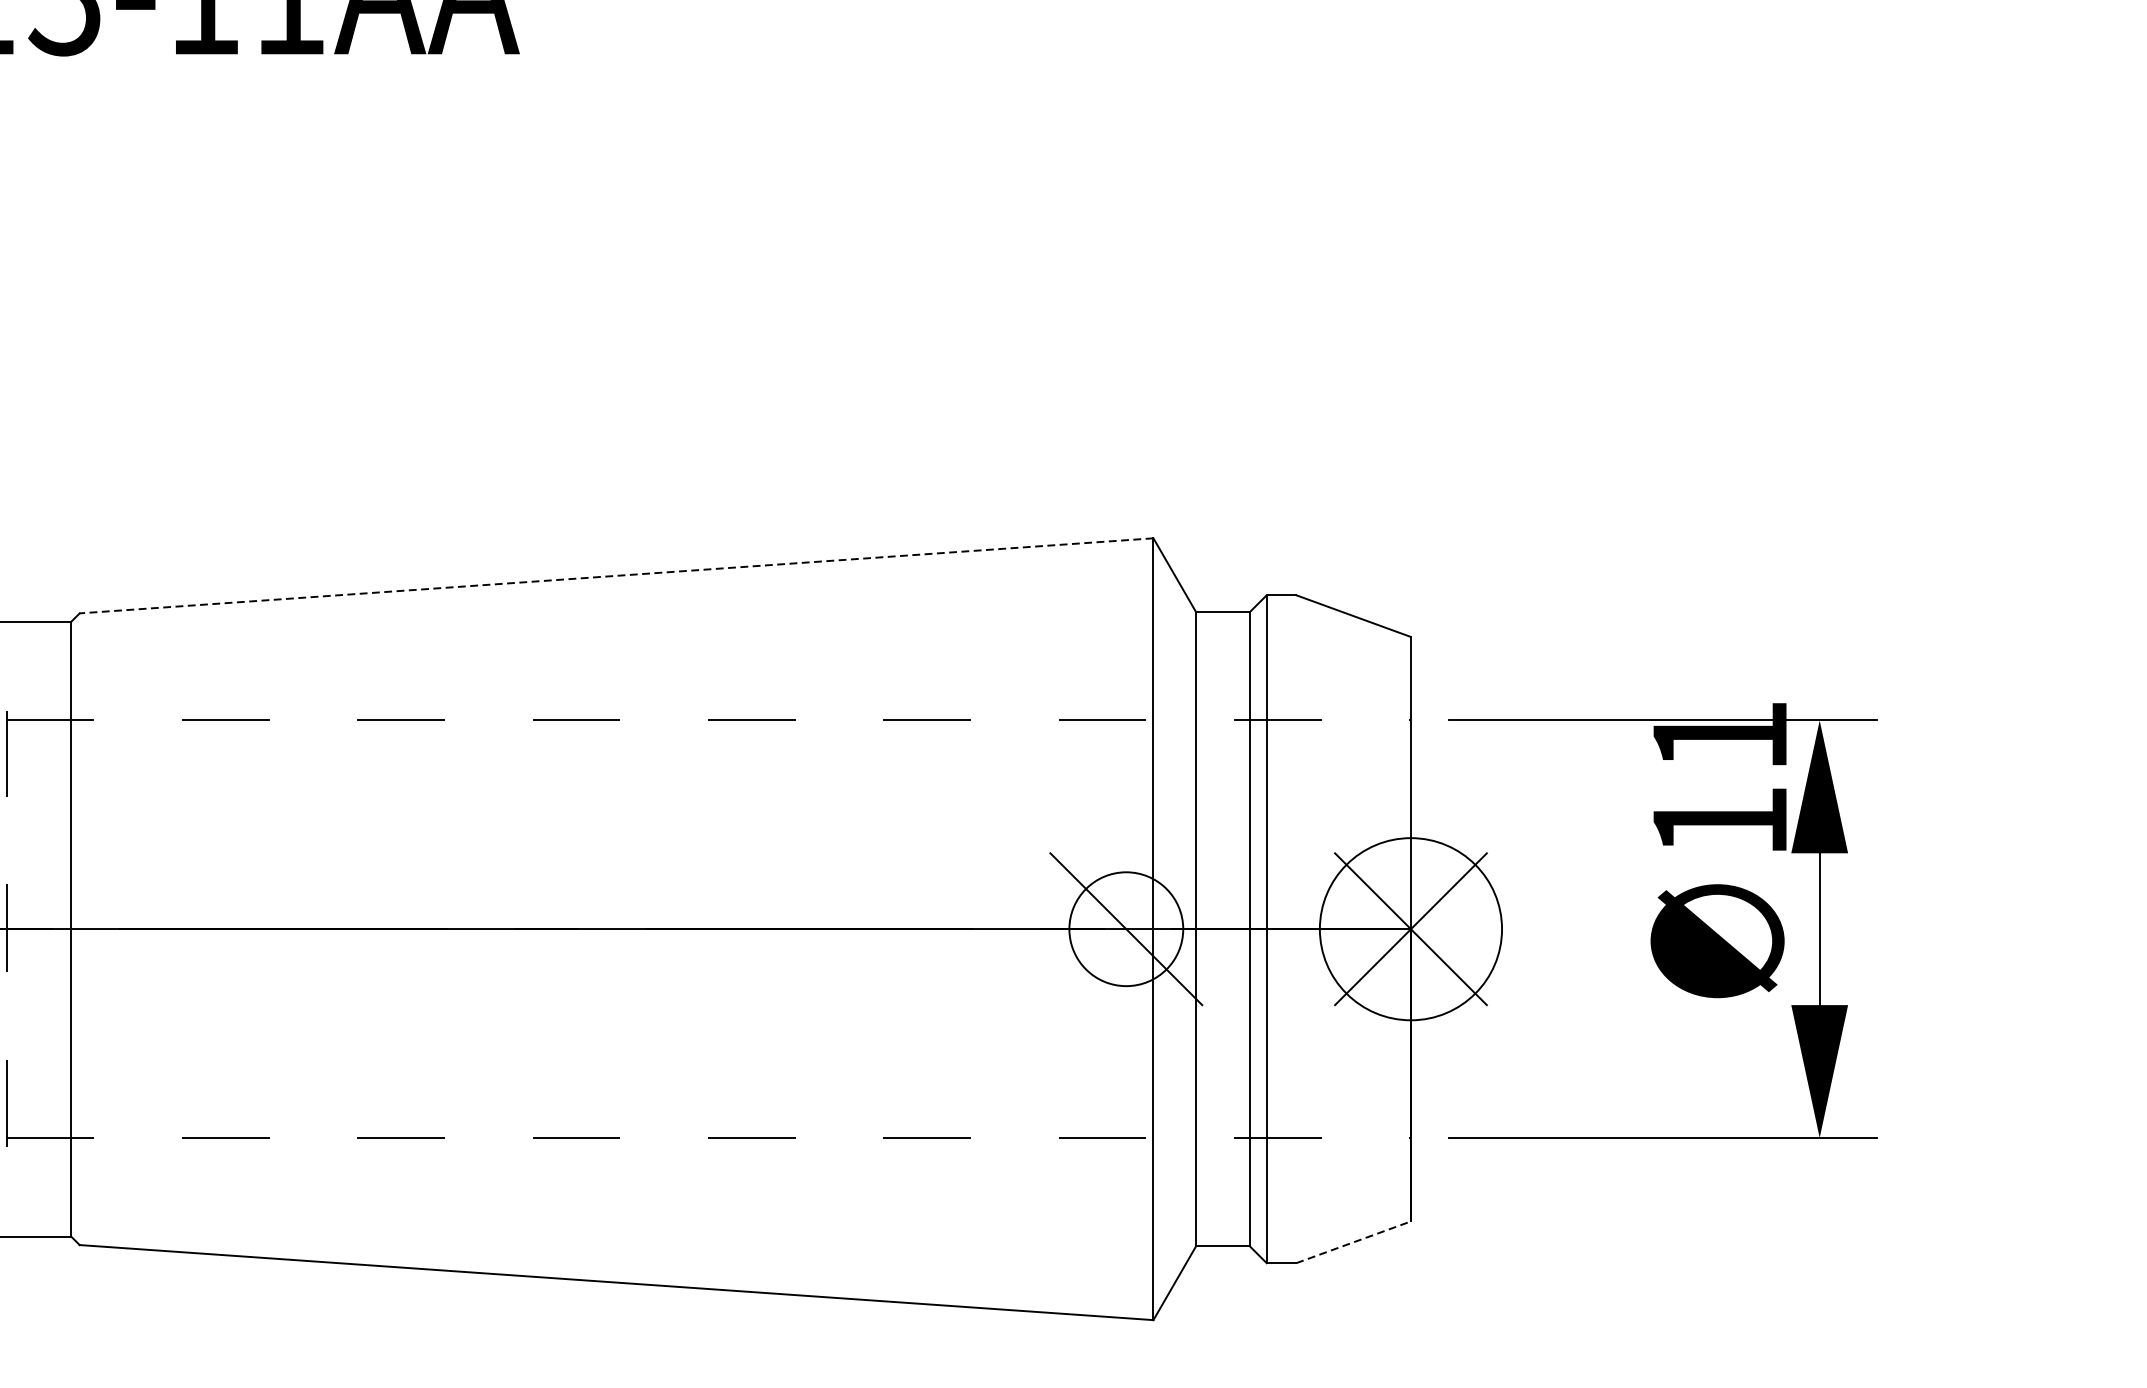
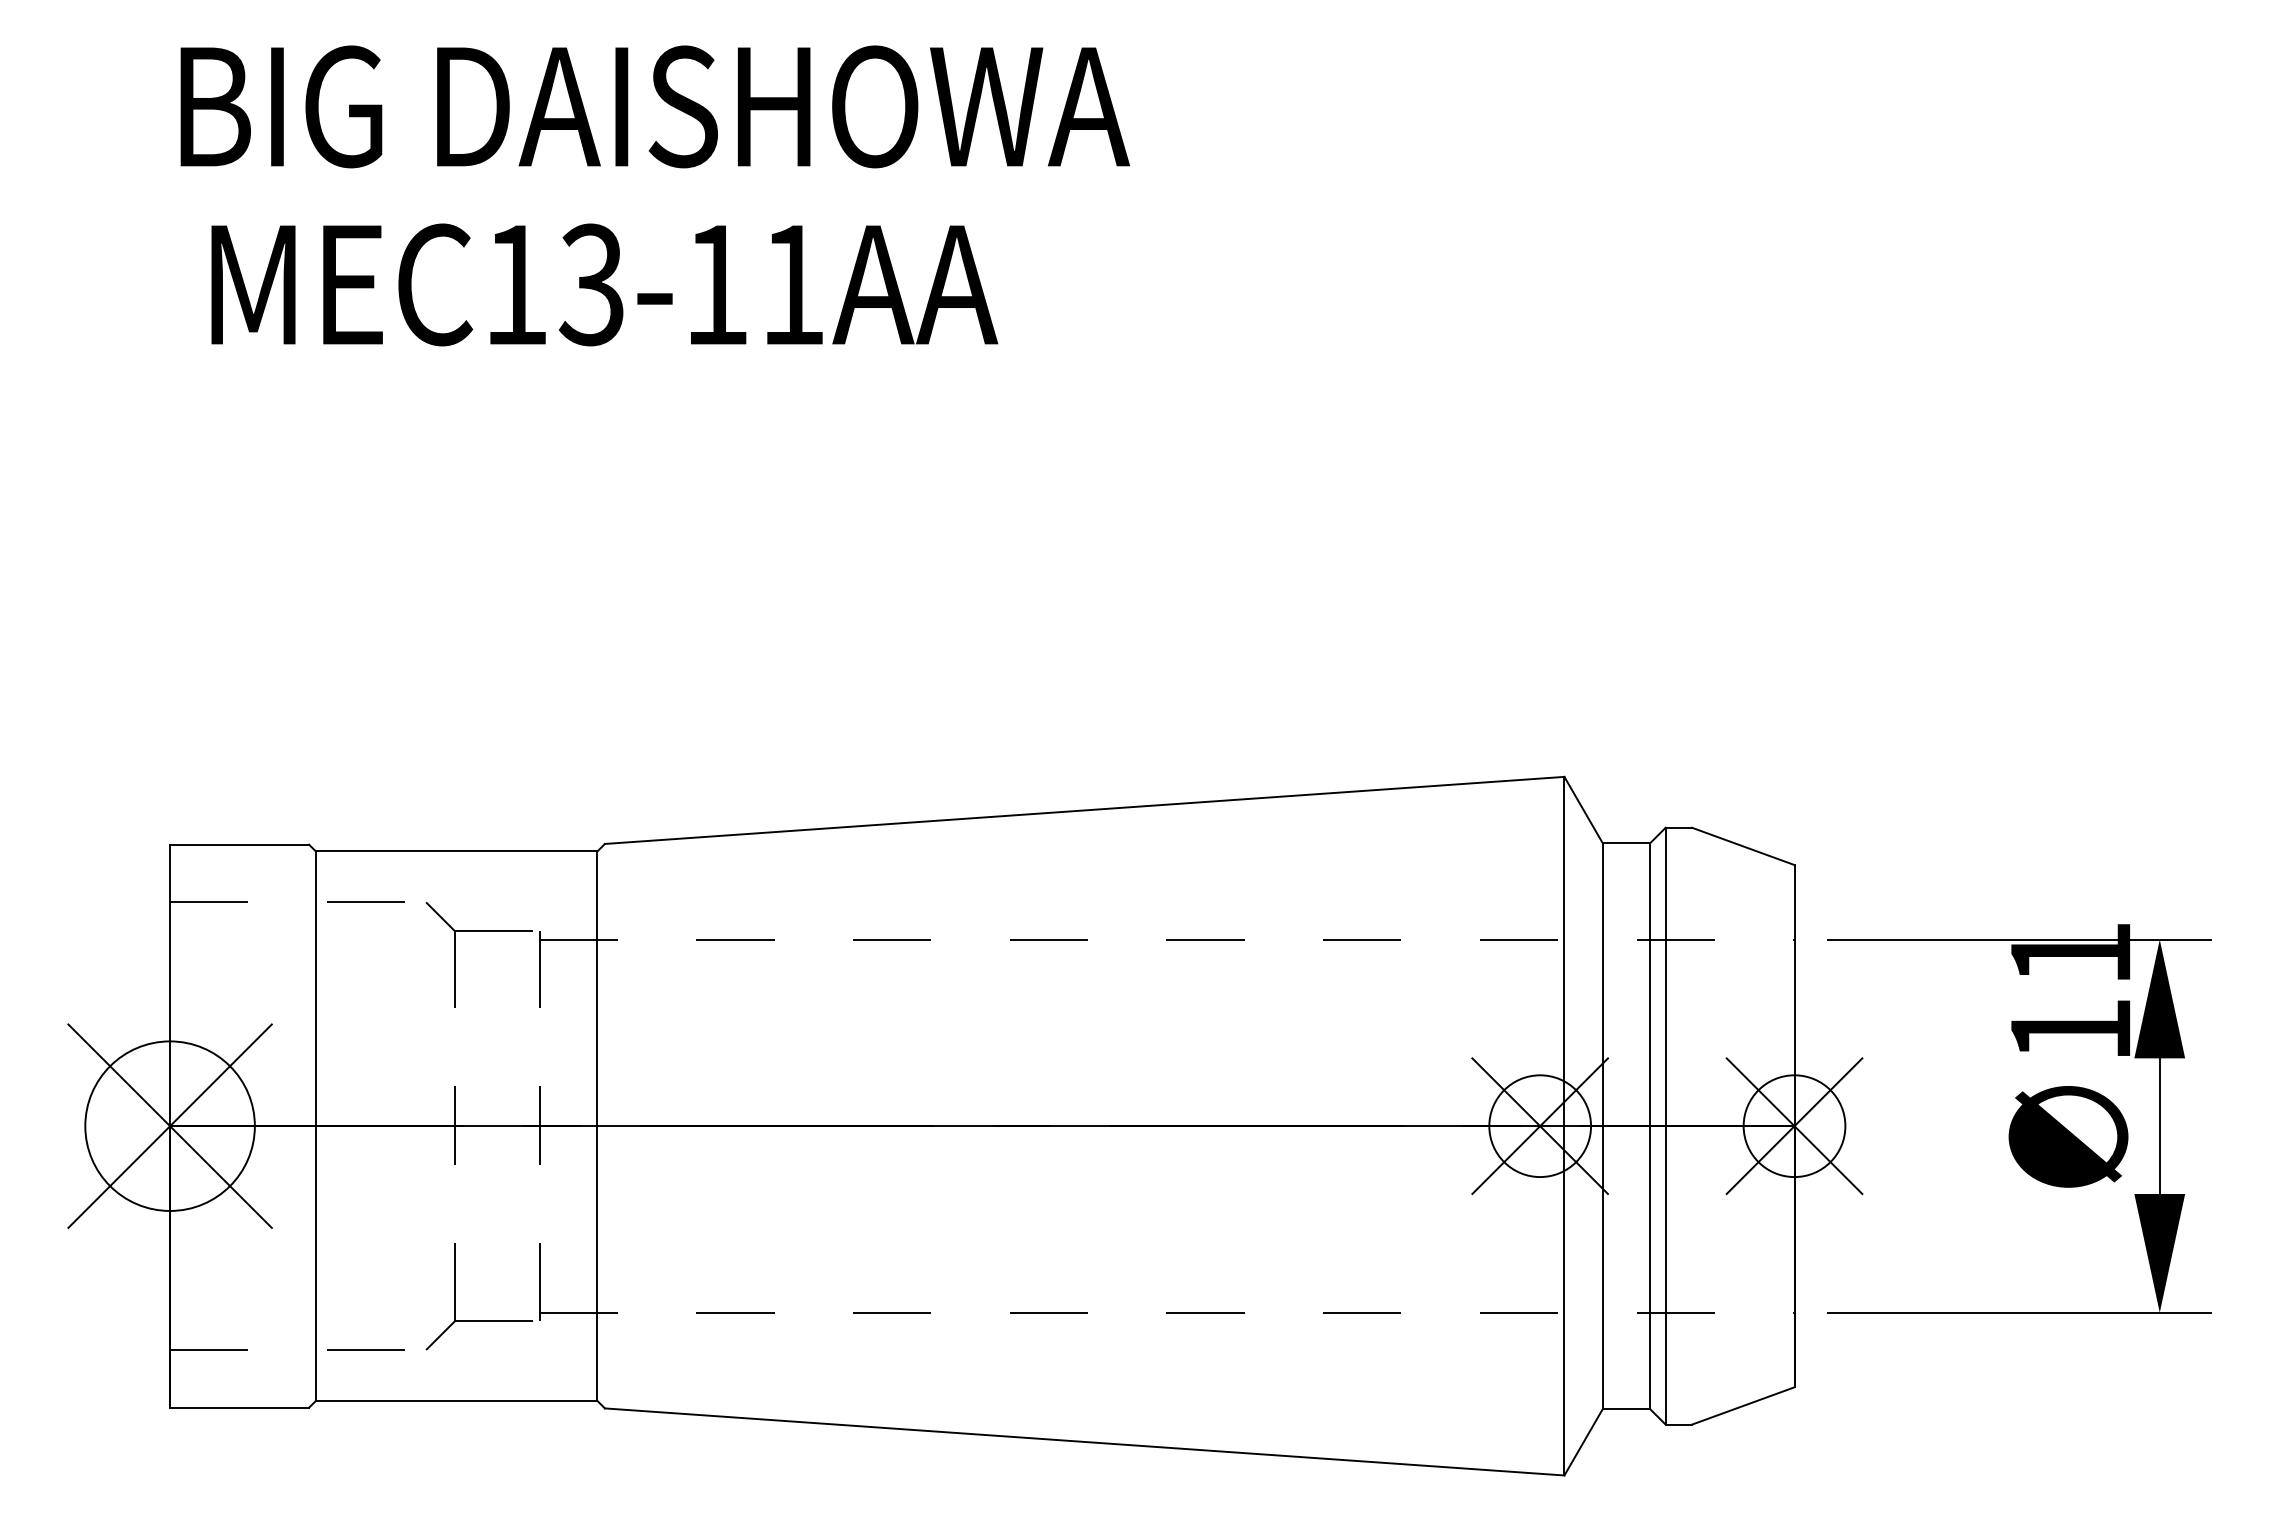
line: (616, 575) -> (1084, 810), dashed -> solid
line: (1126, 929) -> (1540, 1126), added
circle: (1410, 929) -> (1794, 1126), size x0.62
line: (1353, 1241) -> (1743, 1405), dashed -> solid

